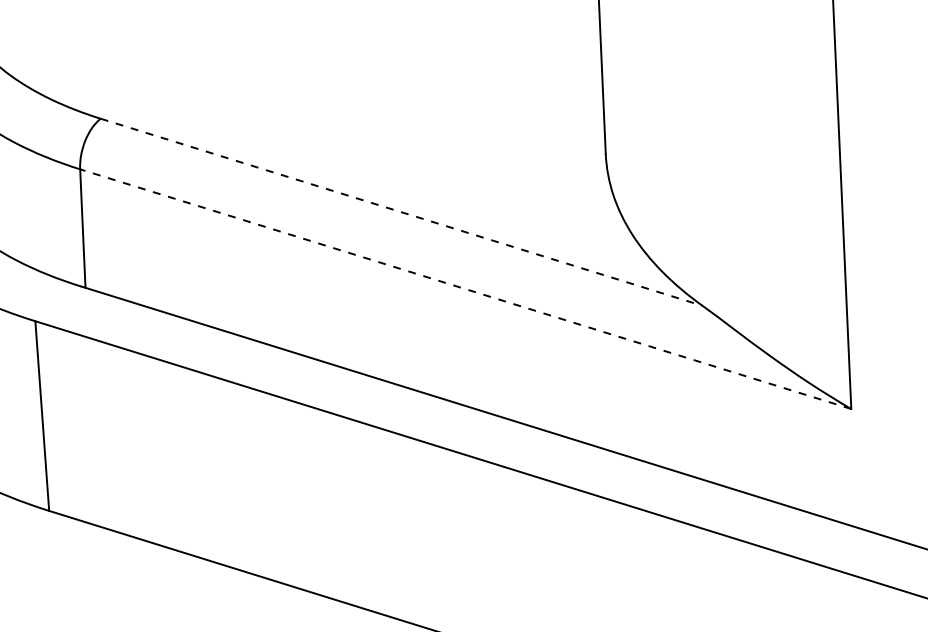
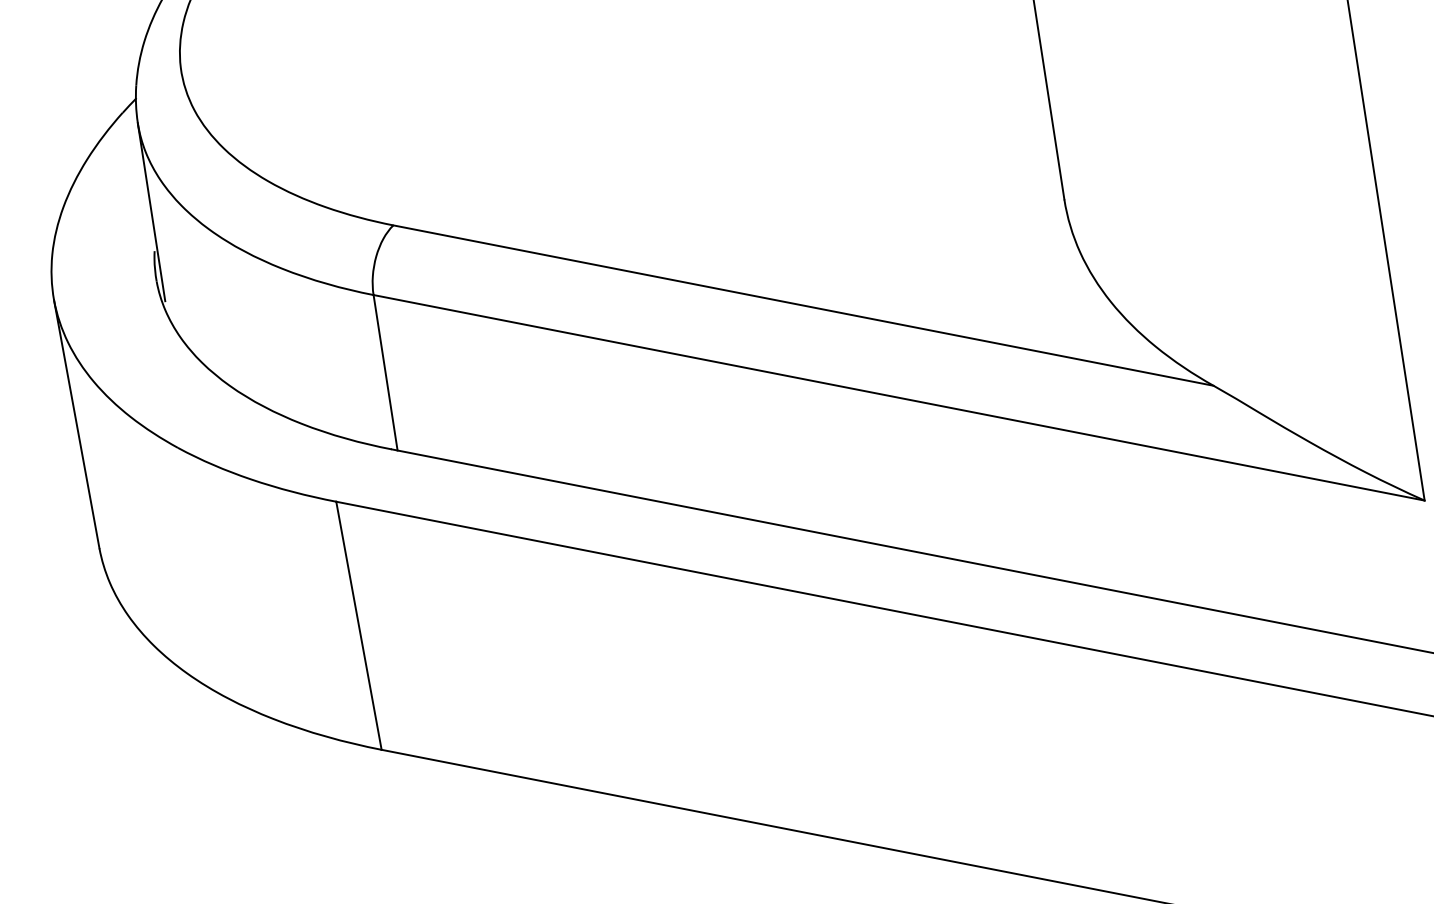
line: (401, 212) -> (803, 305), dashed -> solid
line: (465, 288) -> (898, 397), dashed -> solid

